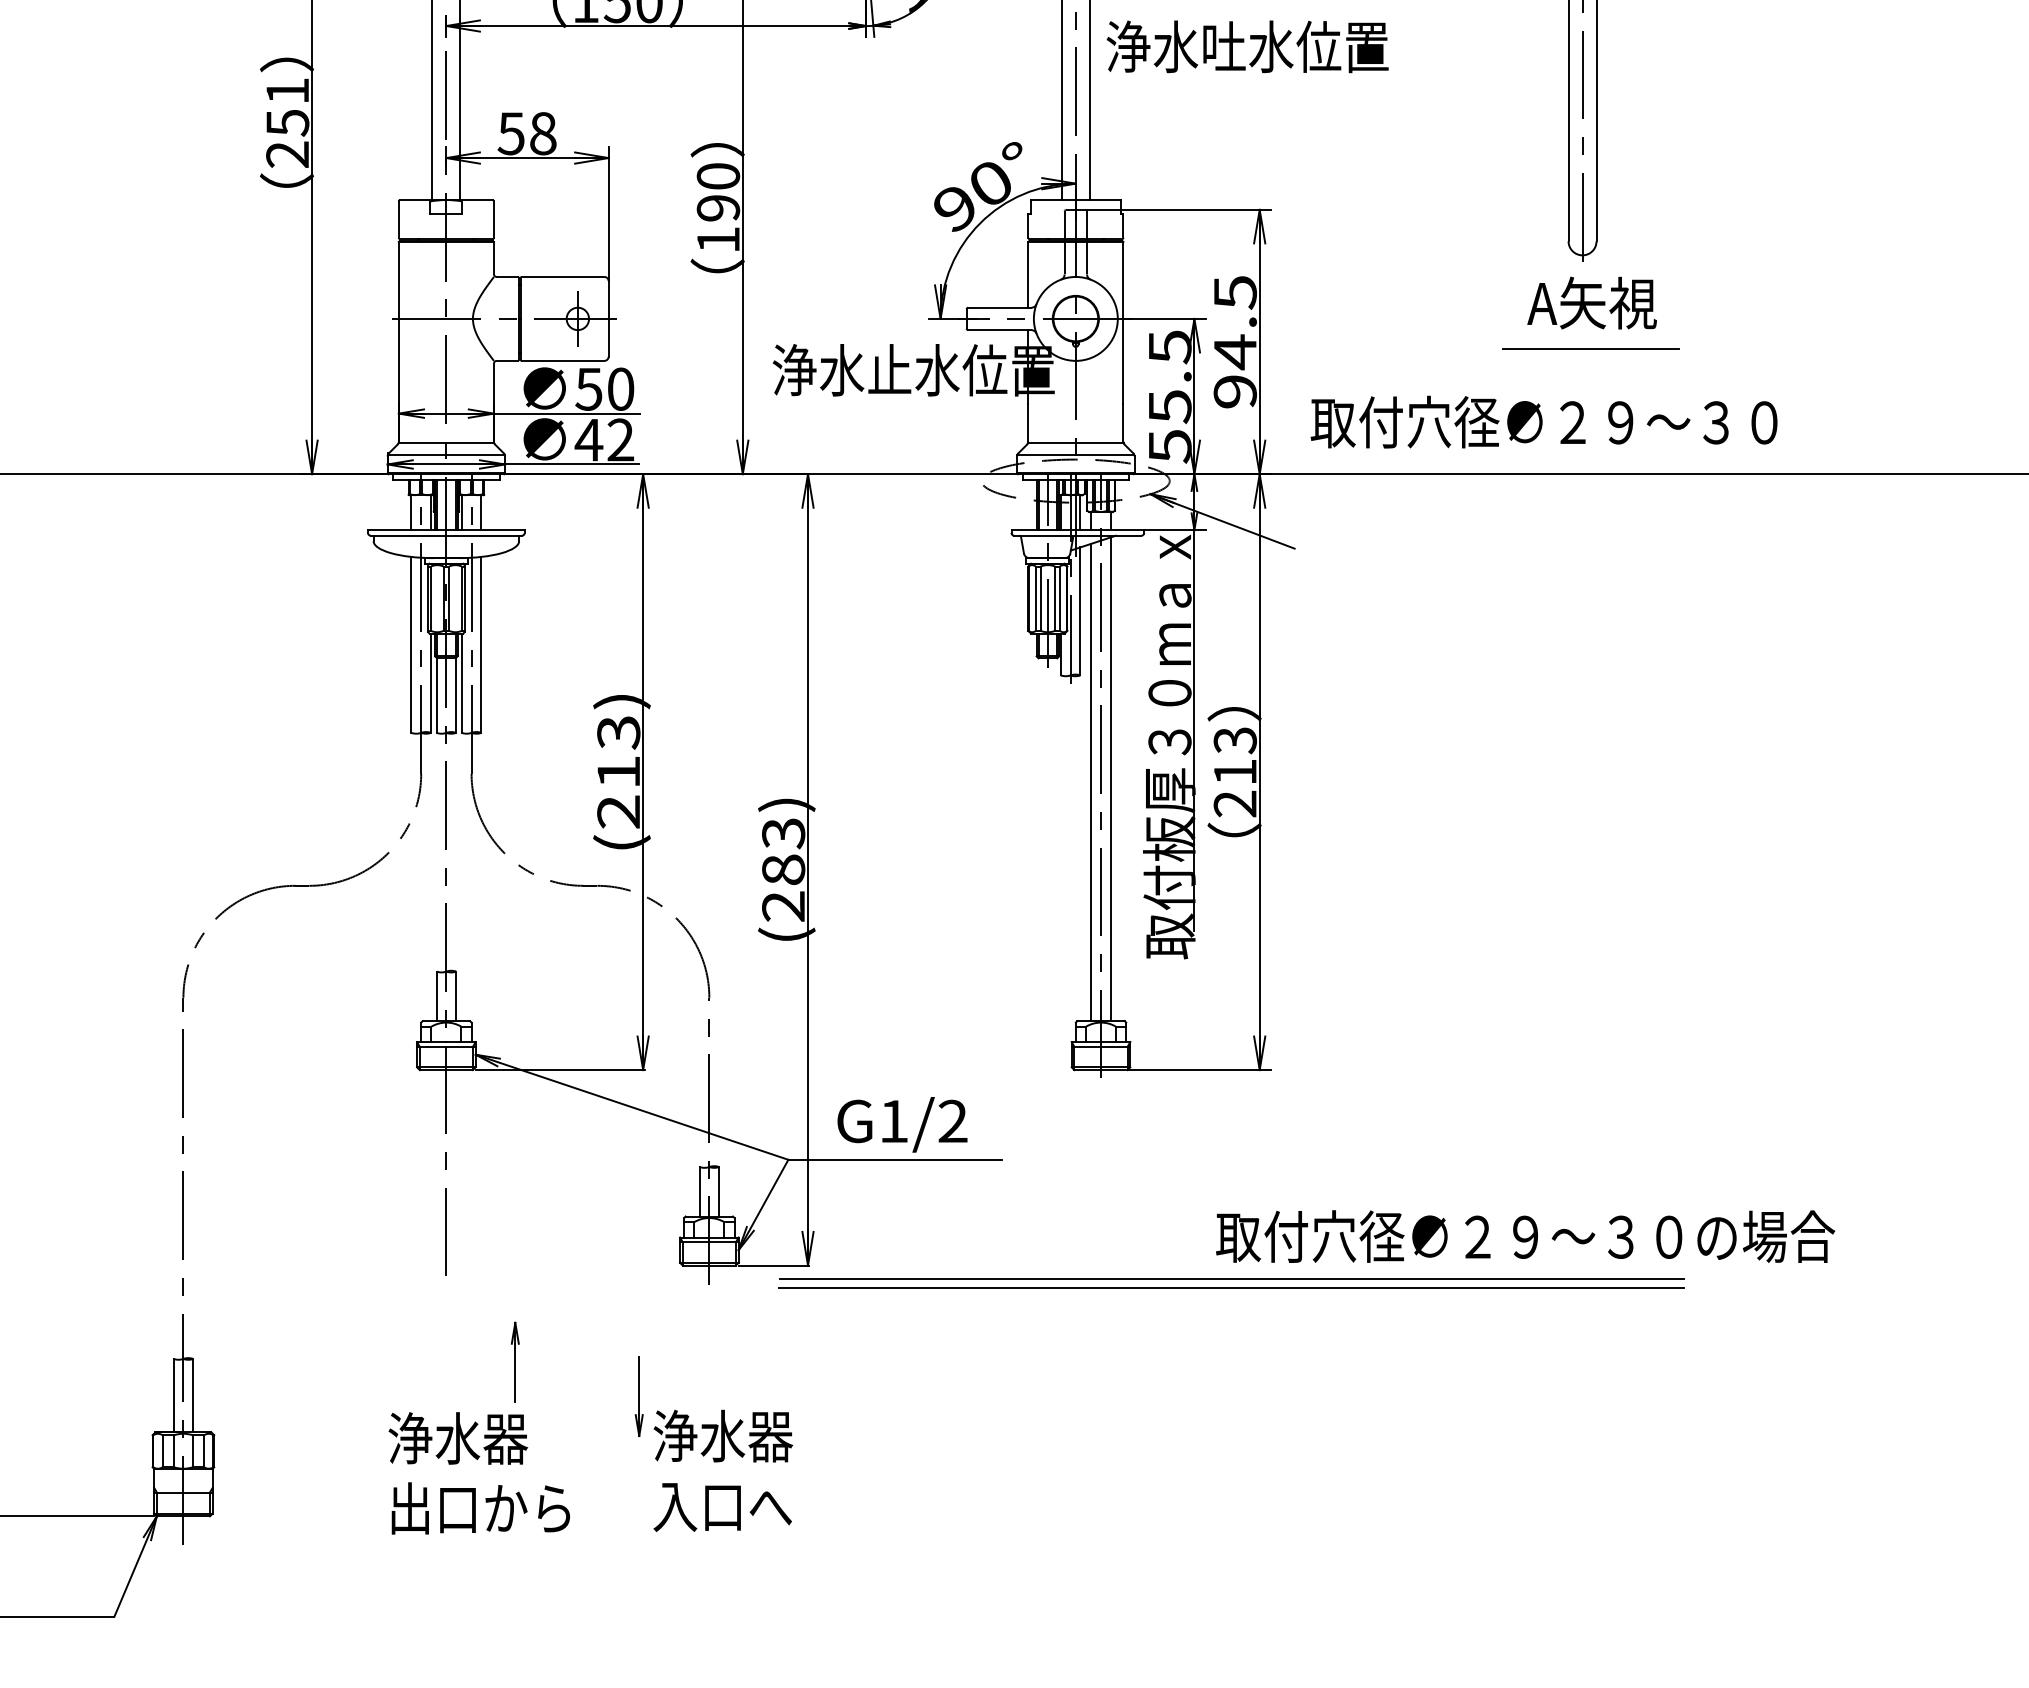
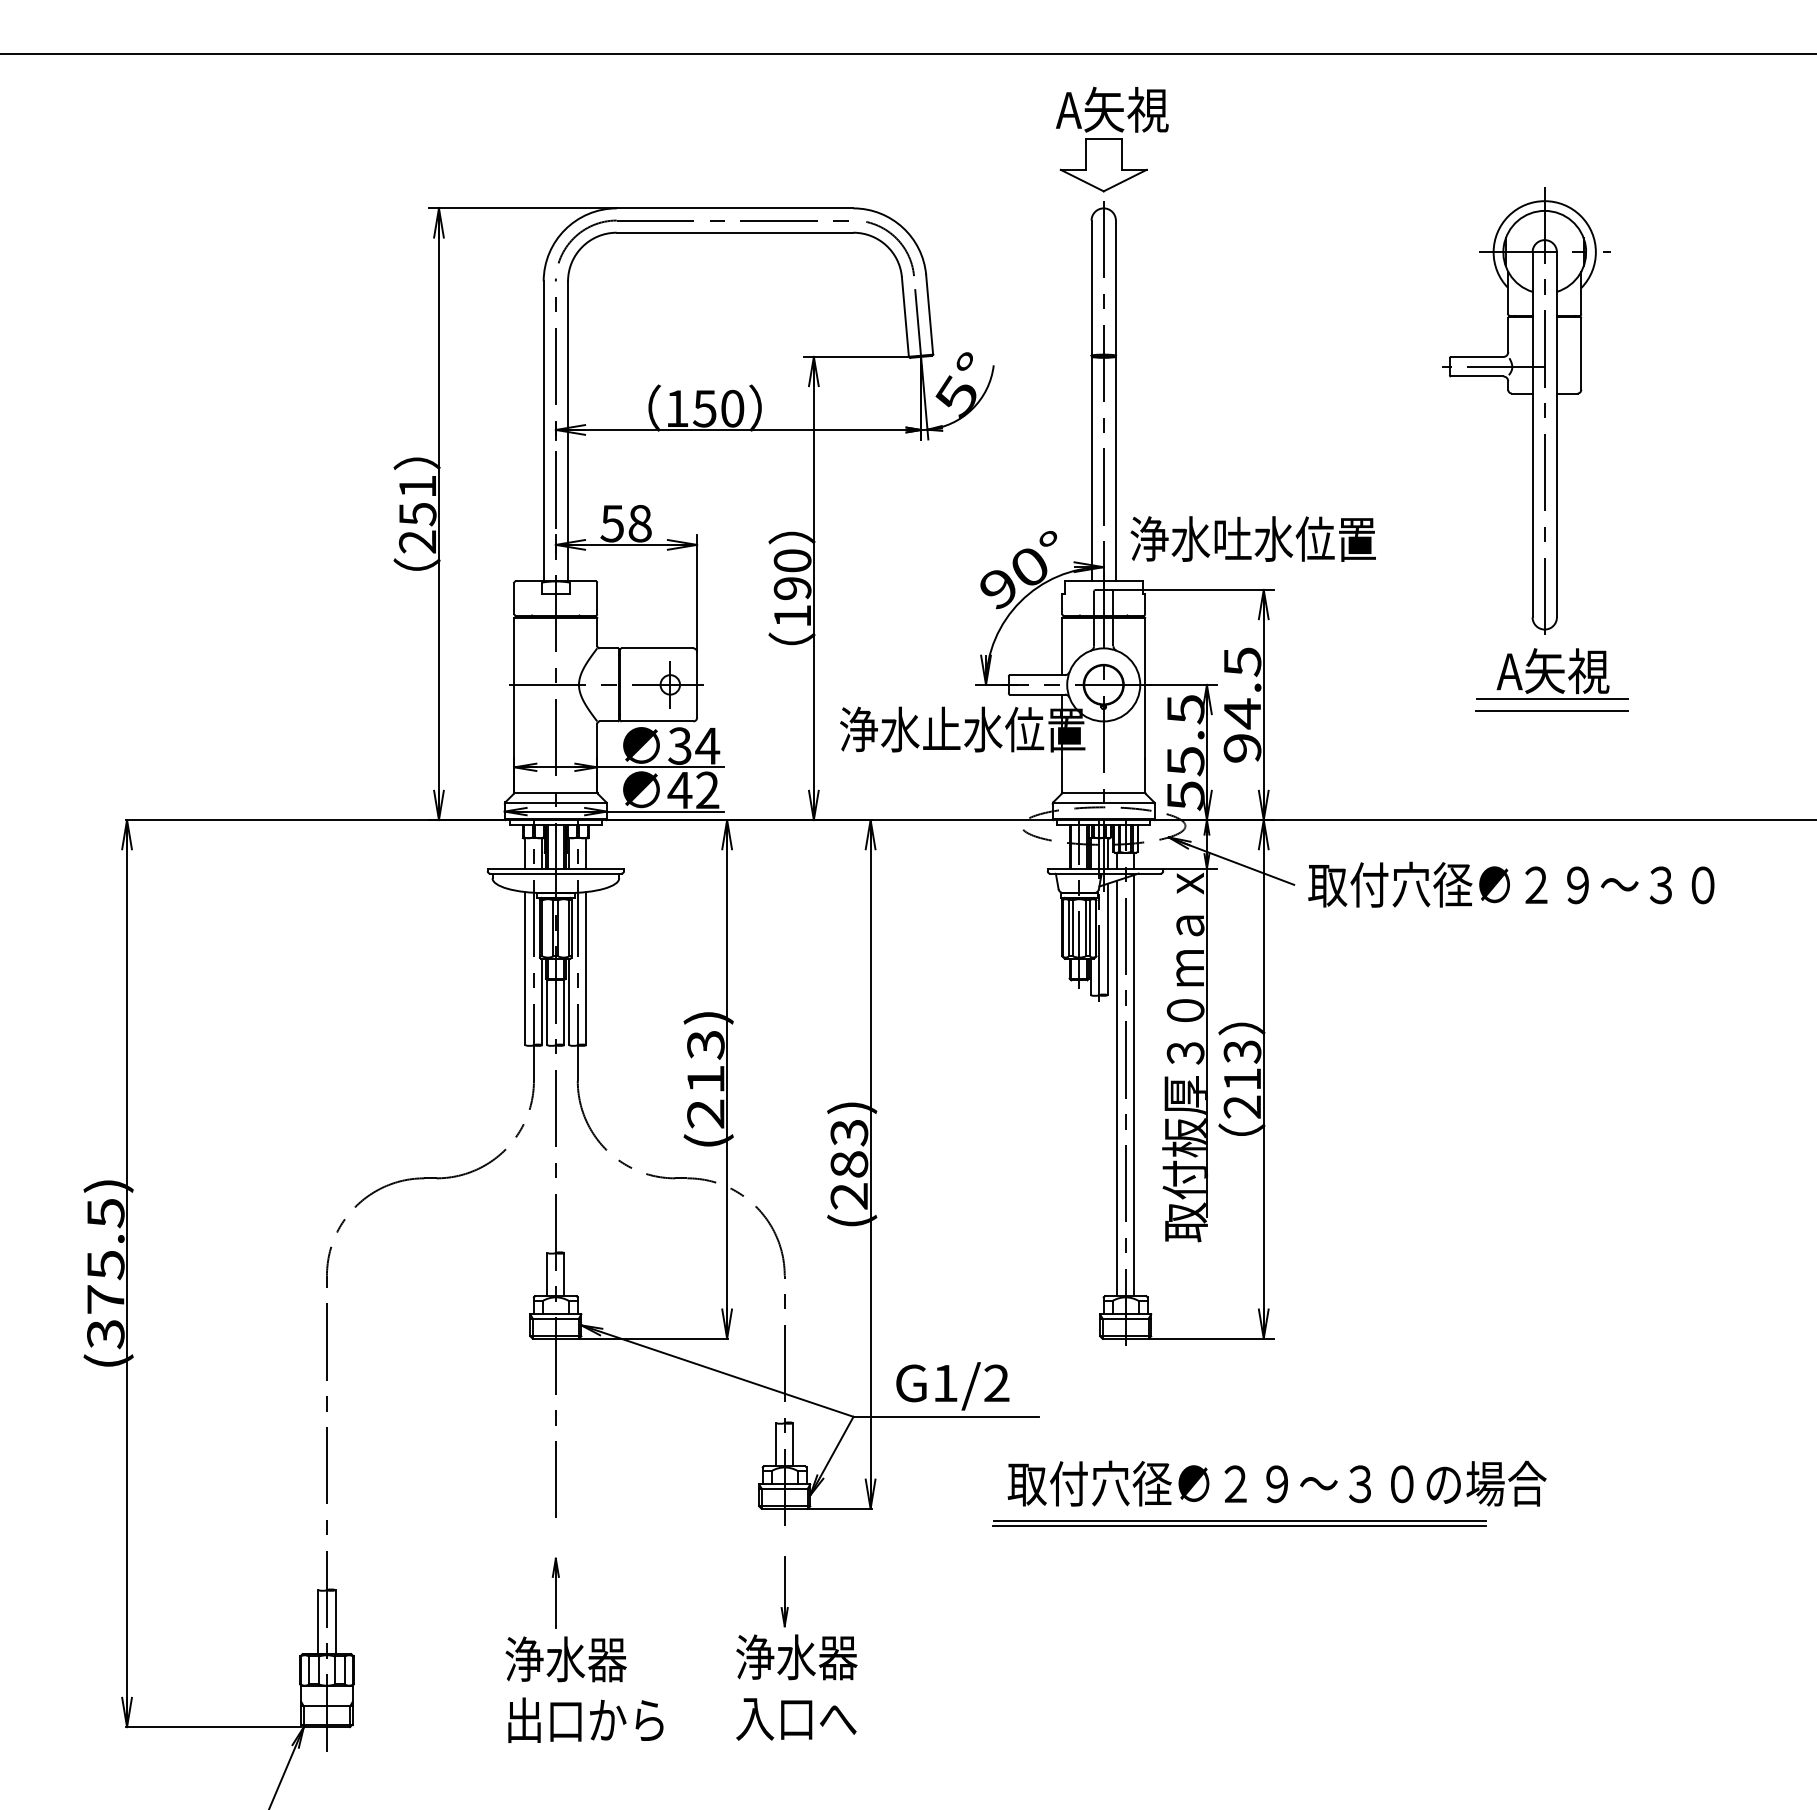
text: (1246, 46) -> (1252, 538), moved
line: (1591, 335) -> (1552, 699), added
text: (605, 388) -> (694, 745), 50 -> 34
text: (1544, 421) -> (1511, 884), moved
text: (1524, 1236) -> (1276, 1483), moved
part: (1231, 1282) -> (1239, 1523), size x0.62
part: (514, 1361) -> (555, 1592), moved
part: (638, 1396) -> (784, 1591), moved

